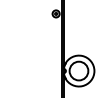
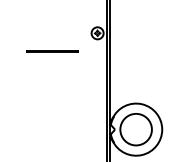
line: (29, 24) -> (52, 51), added

